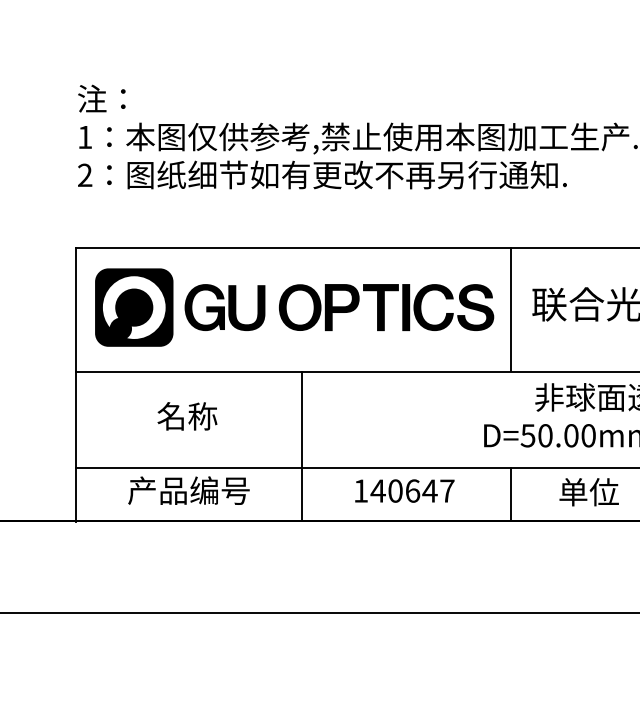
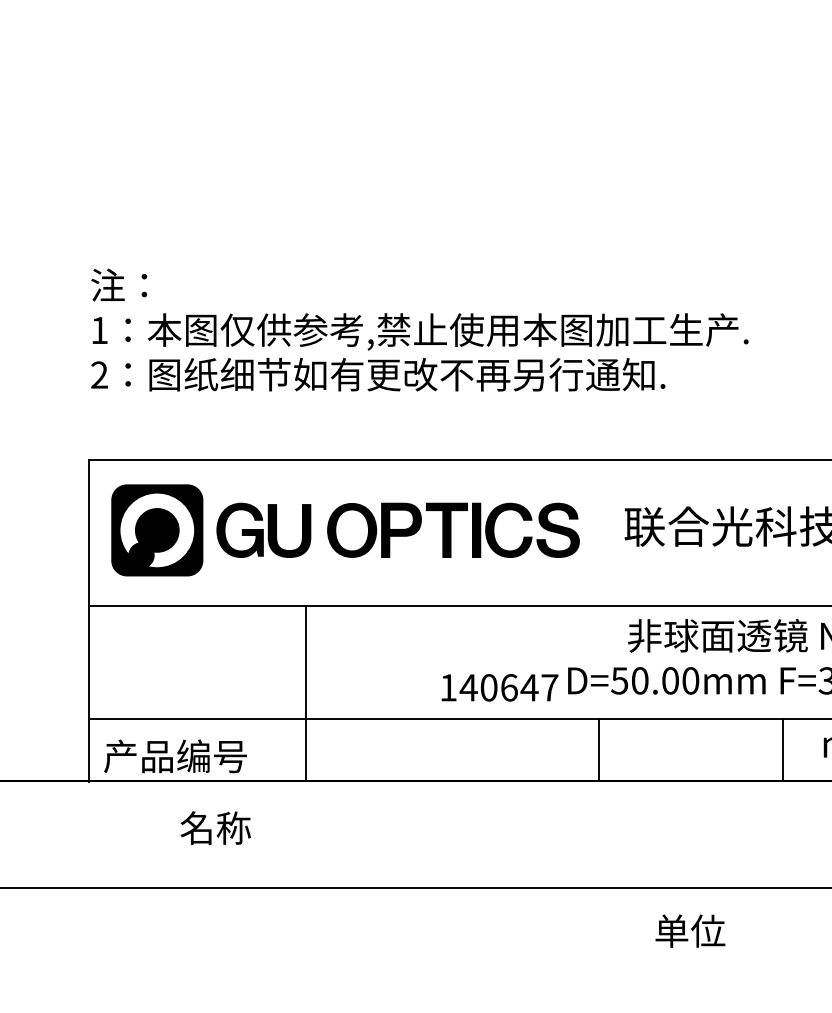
line: (510, 309) -> (599, 532), removed
text: (187, 415) -> (215, 827), moved
line: (302, 446) -> (306, 693), moved
text: (188, 490) -> (175, 756), moved
text: (404, 490) -> (499, 687), moved
text: (589, 491) -> (690, 930), moved

